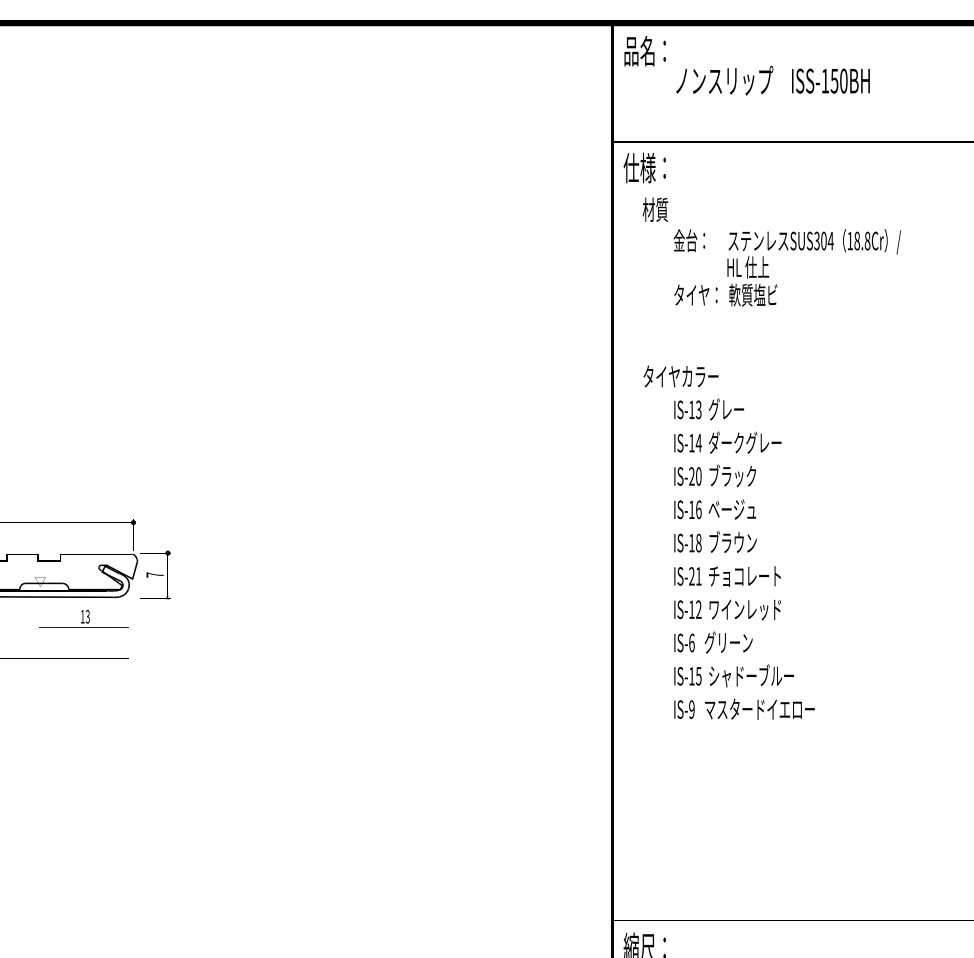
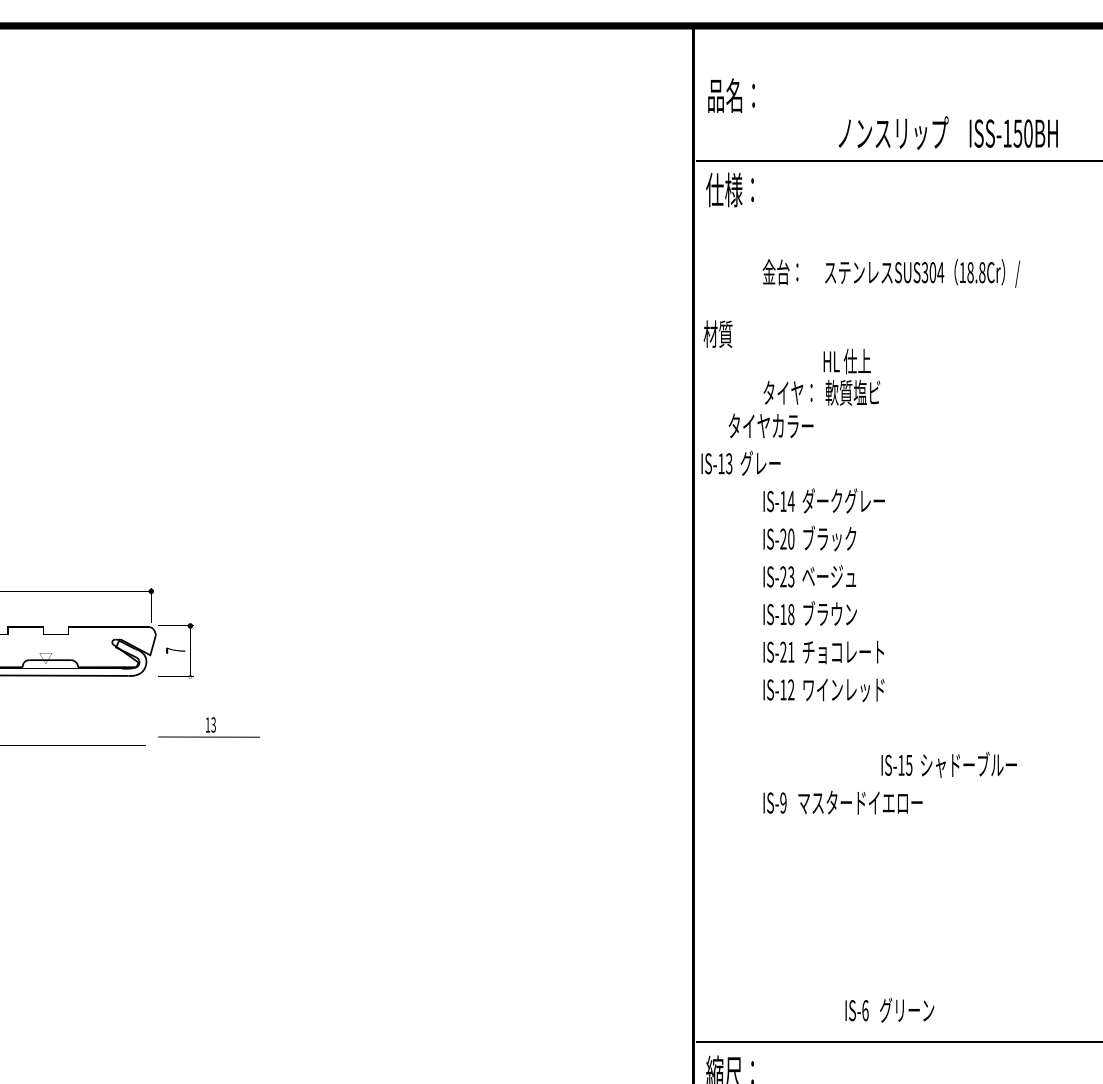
text: (645, 50) -> (731, 95), moved
text: (772, 80) -> (947, 132), moved
text: (654, 209) -> (717, 333), moved
text: (725, 280) -> (821, 376), moved
text: (708, 408) -> (740, 462), moved
text: (695, 509) -> (787, 576), IS-16 -> IS-23
text: (84, 619) -> (209, 727), moved
text: (713, 641) -> (889, 1009), moved
text: (733, 675) -> (948, 764), moved

